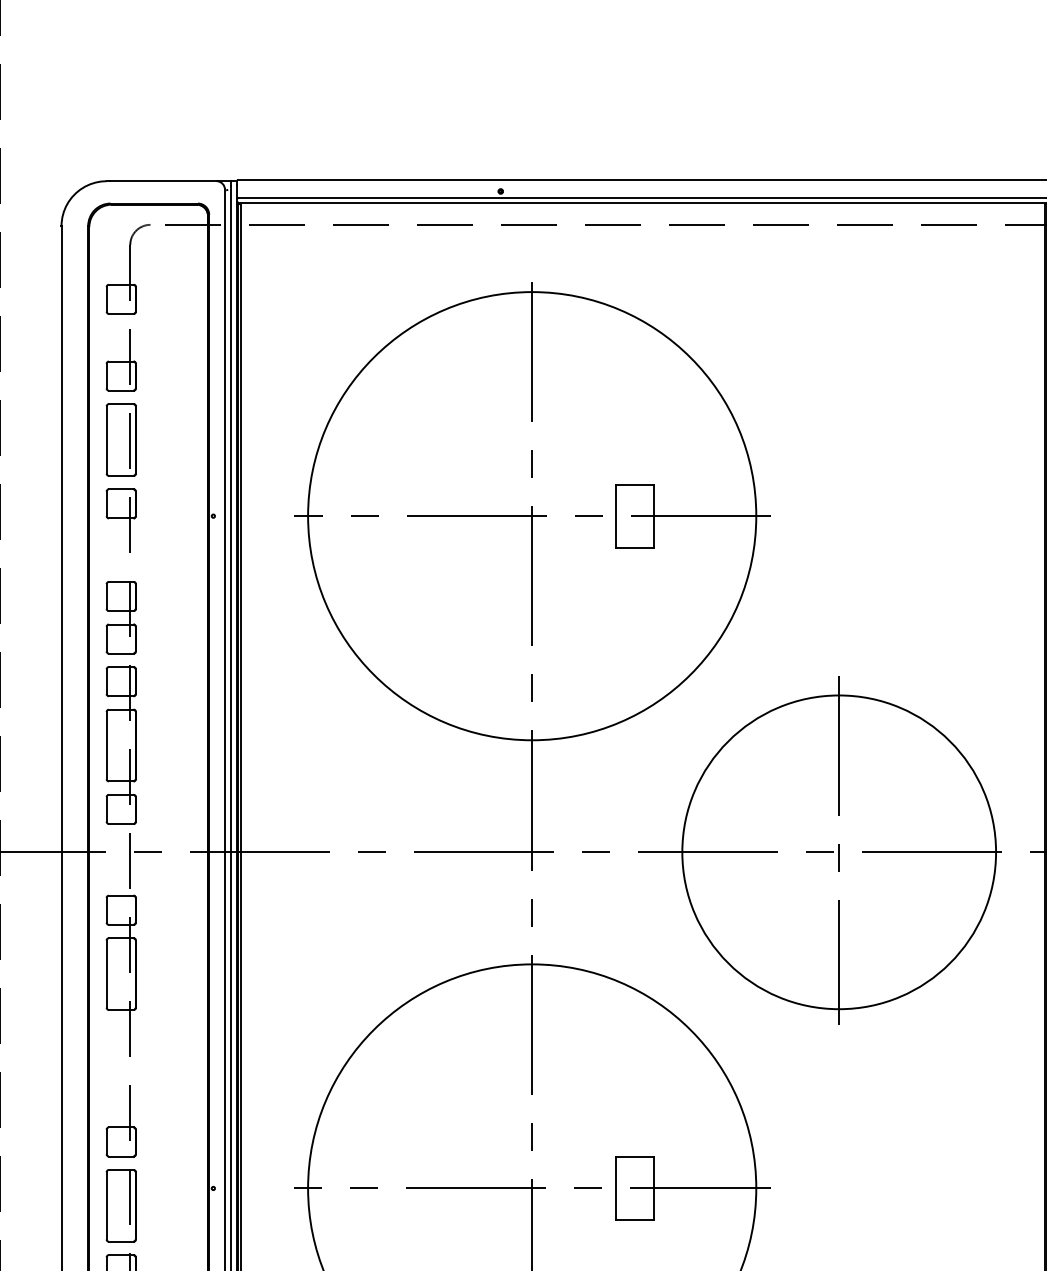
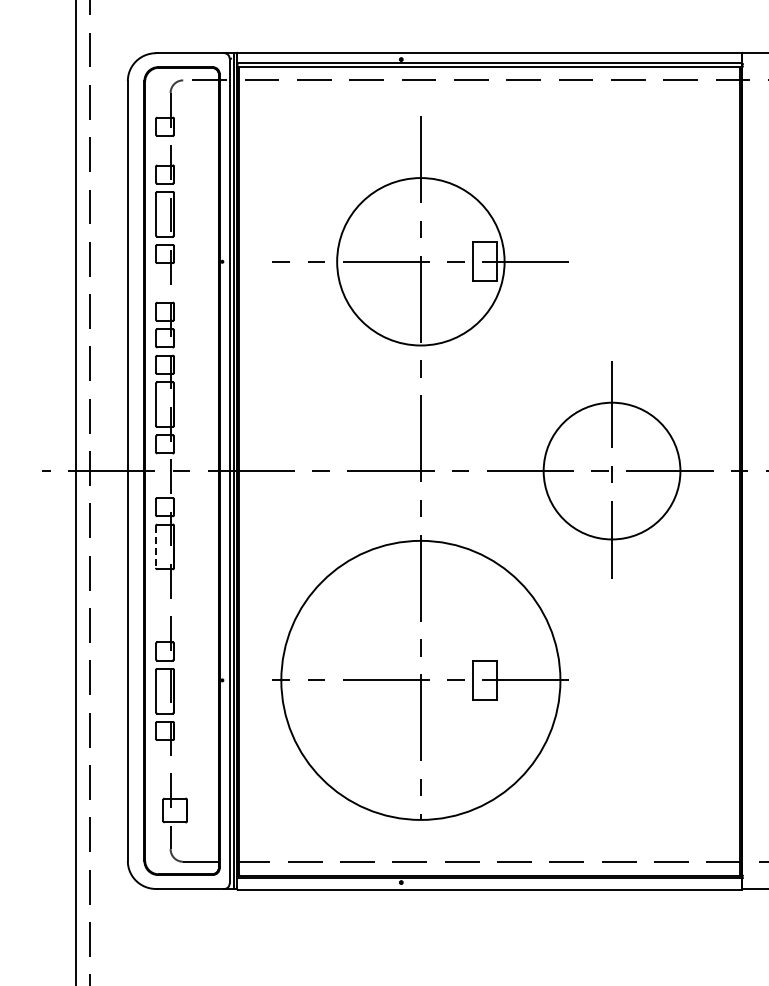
circle: (531, 515) -> (420, 261), size x0.6
circle: (838, 851) -> (611, 470), size x0.7
line: (105, 973) -> (155, 546), solid -> dashed

